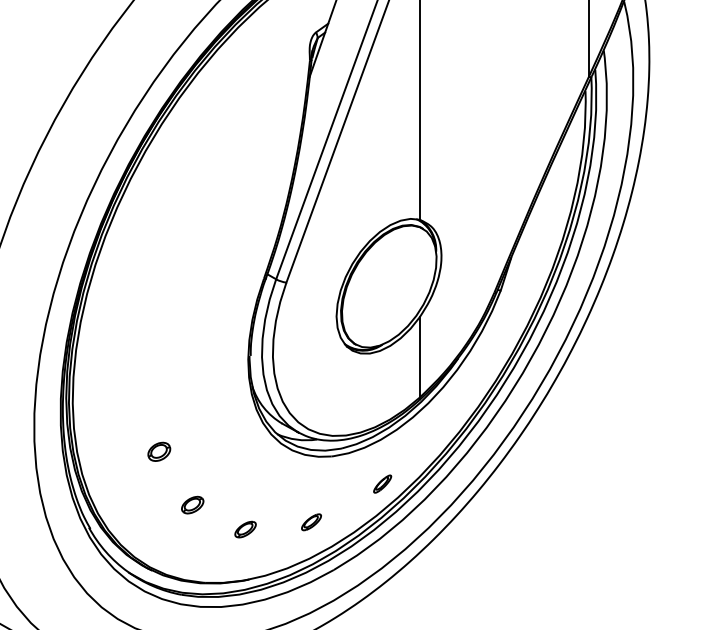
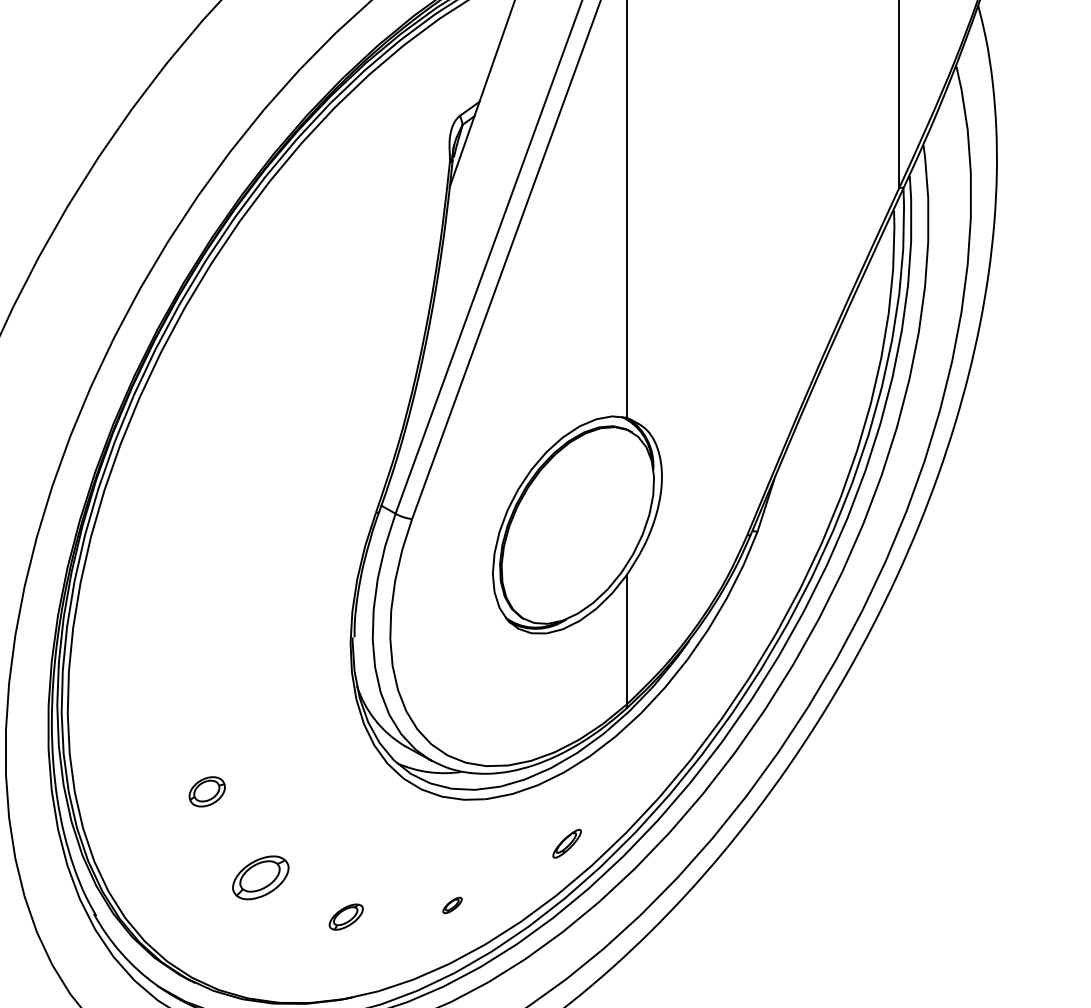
part: (192, 504) -> (260, 876), size x1.6
part: (311, 522) -> (452, 905), size x0.6

